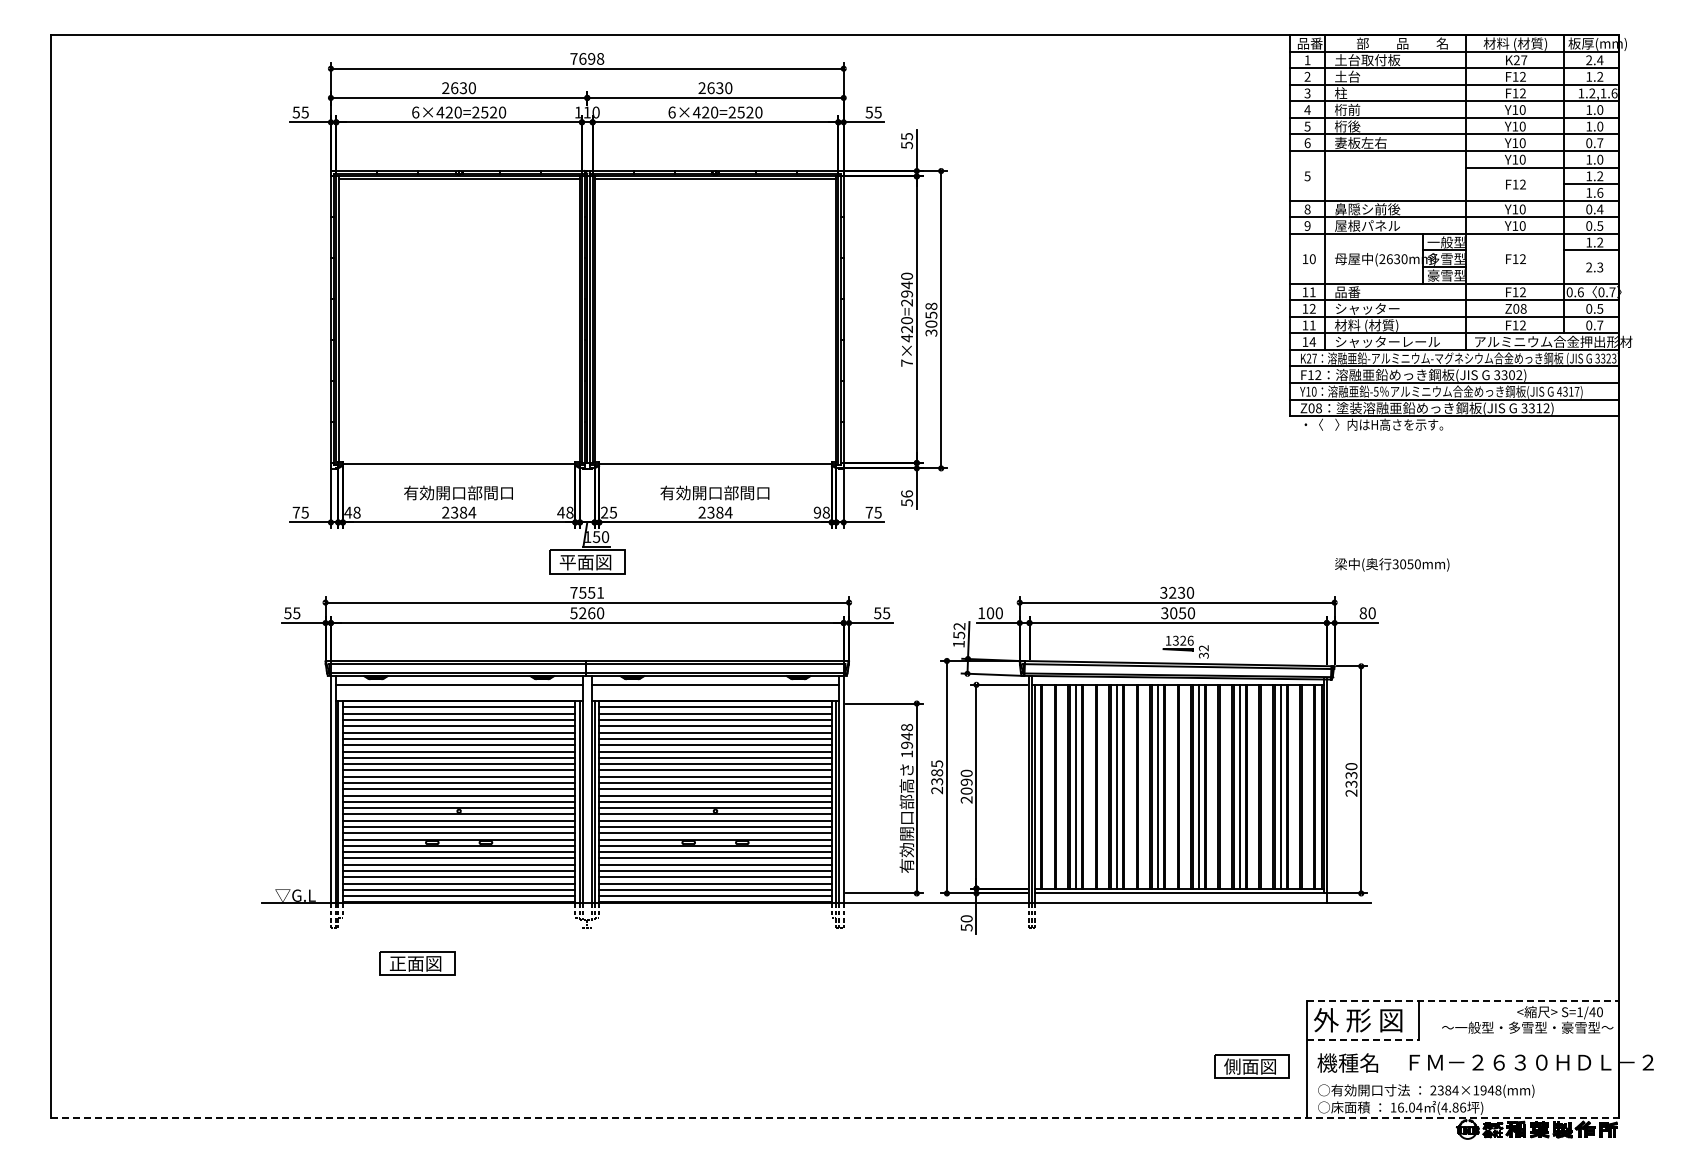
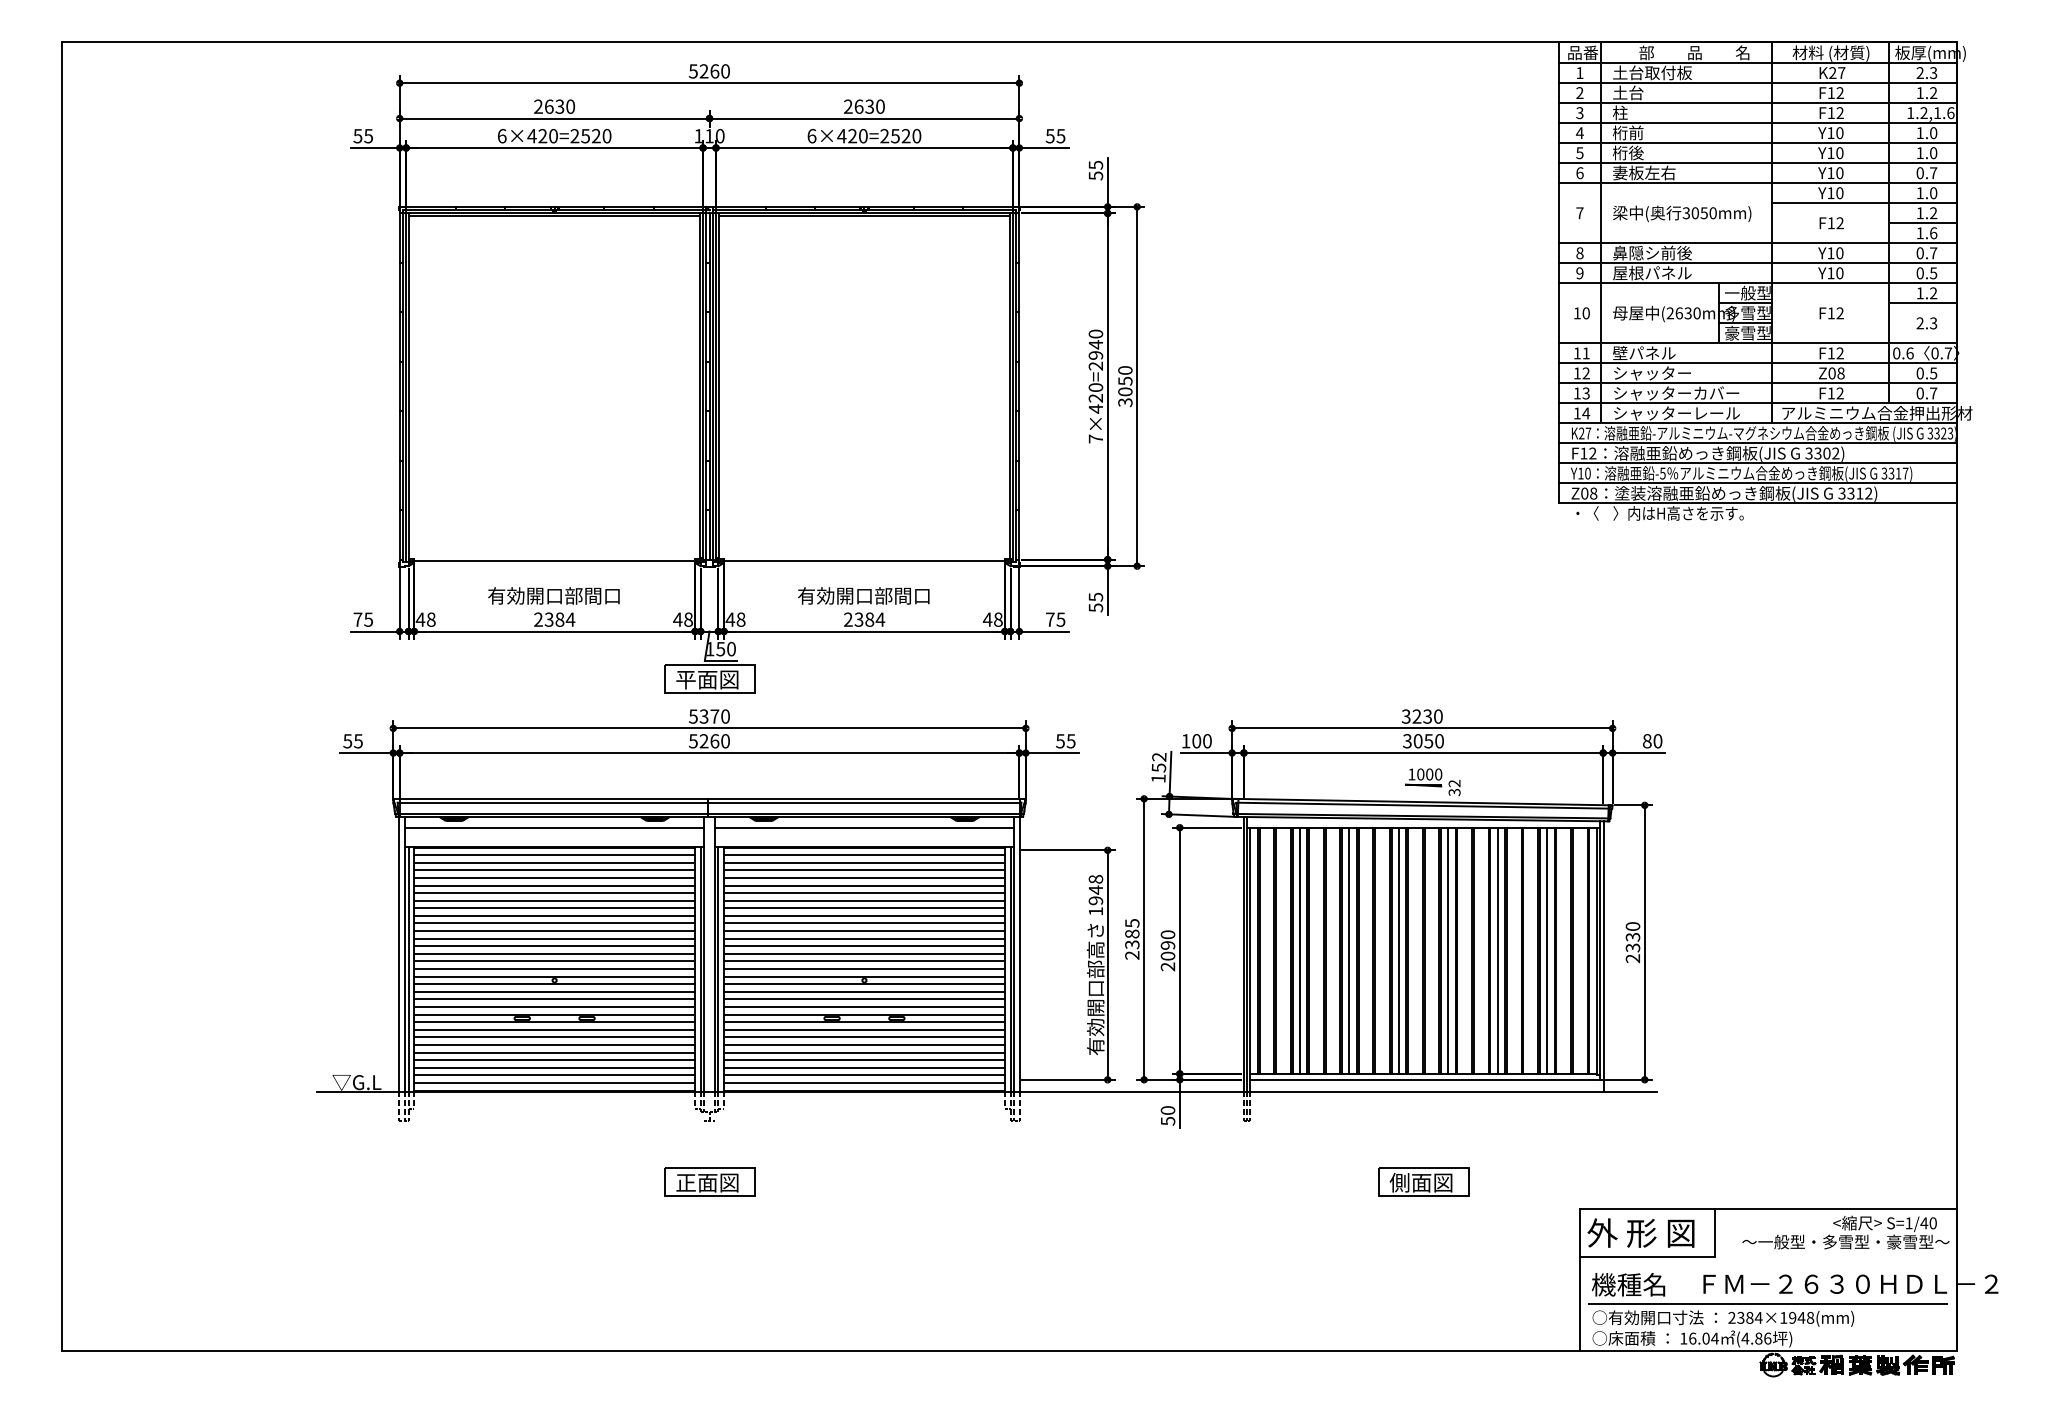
text: (587, 58) -> (709, 70), 7698 -> 5260
text: (1600, 60) -> (1933, 73), 2.4 -> 2.3
text: (1307, 176) -> (1579, 213), 5 -> 7
text: (1600, 209) -> (1933, 253), 0.4 -> 0.7
text: (1360, 292) -> (1643, 353), 品番 -> 壁パネル
text: (931, 306) -> (1125, 370), 3058 -> 3050
text: (1312, 325) -> (1585, 393), 11 -> 13
text: (1387, 325) -> (1676, 393), 材料 (材質) -> シャッターカバー
text: (1559, 391) -> (1884, 473), 4317) -> 3317)
text: (906, 493) -> (1095, 596), 56 -> 55
text: (608, 512) -> (735, 619), 25 -> 48
text: (817, 512) -> (987, 619), 98 -> 48
text: (1392, 564) -> (1682, 213), moved
text: (587, 592) -> (709, 716), 7551 -> 5370
text: (1182, 640) -> (1428, 774), 1326 -> 1000
part: (417, 963) -> (709, 1182), moved
line: (1463, 1000) -> (1768, 1209), dashed -> solid
line: (1363, 1039) -> (1647, 1256), dashed -> solid
part: (1251, 1066) -> (1422, 1182), moved
line: (1463, 1078) -> (1768, 1303), added
line: (835, 1117) -> (1009, 1350), dashed -> solid

